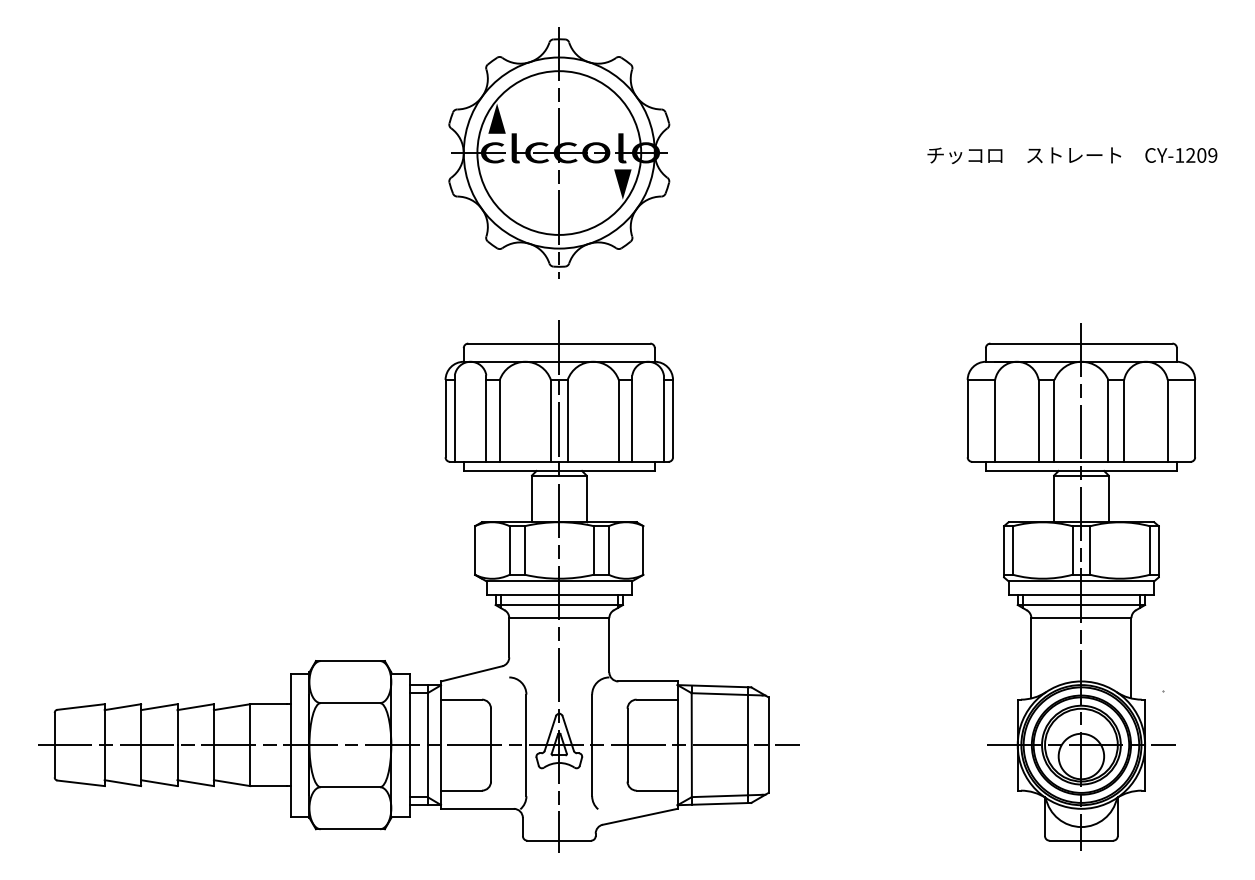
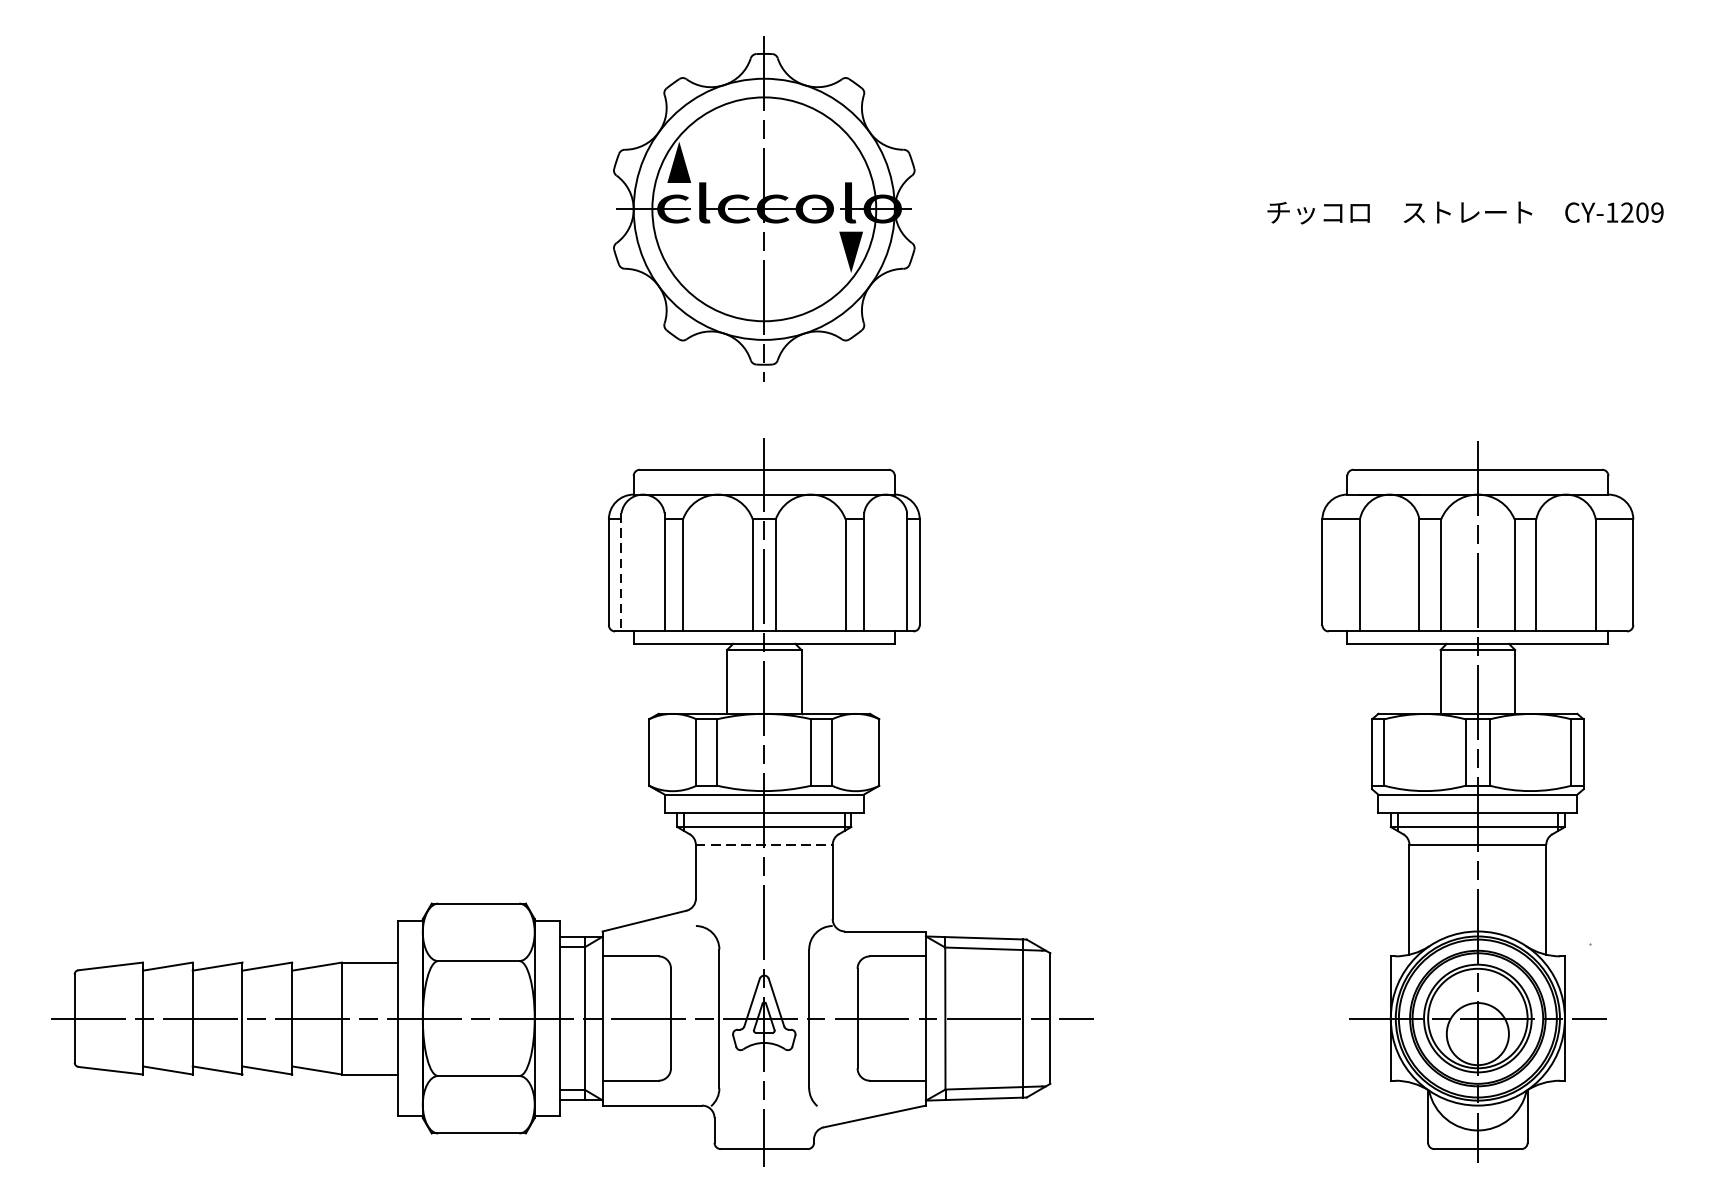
line: (454, 419) -> (621, 573), solid -> dashed
line: (559, 618) -> (764, 845), solid -> dashed

